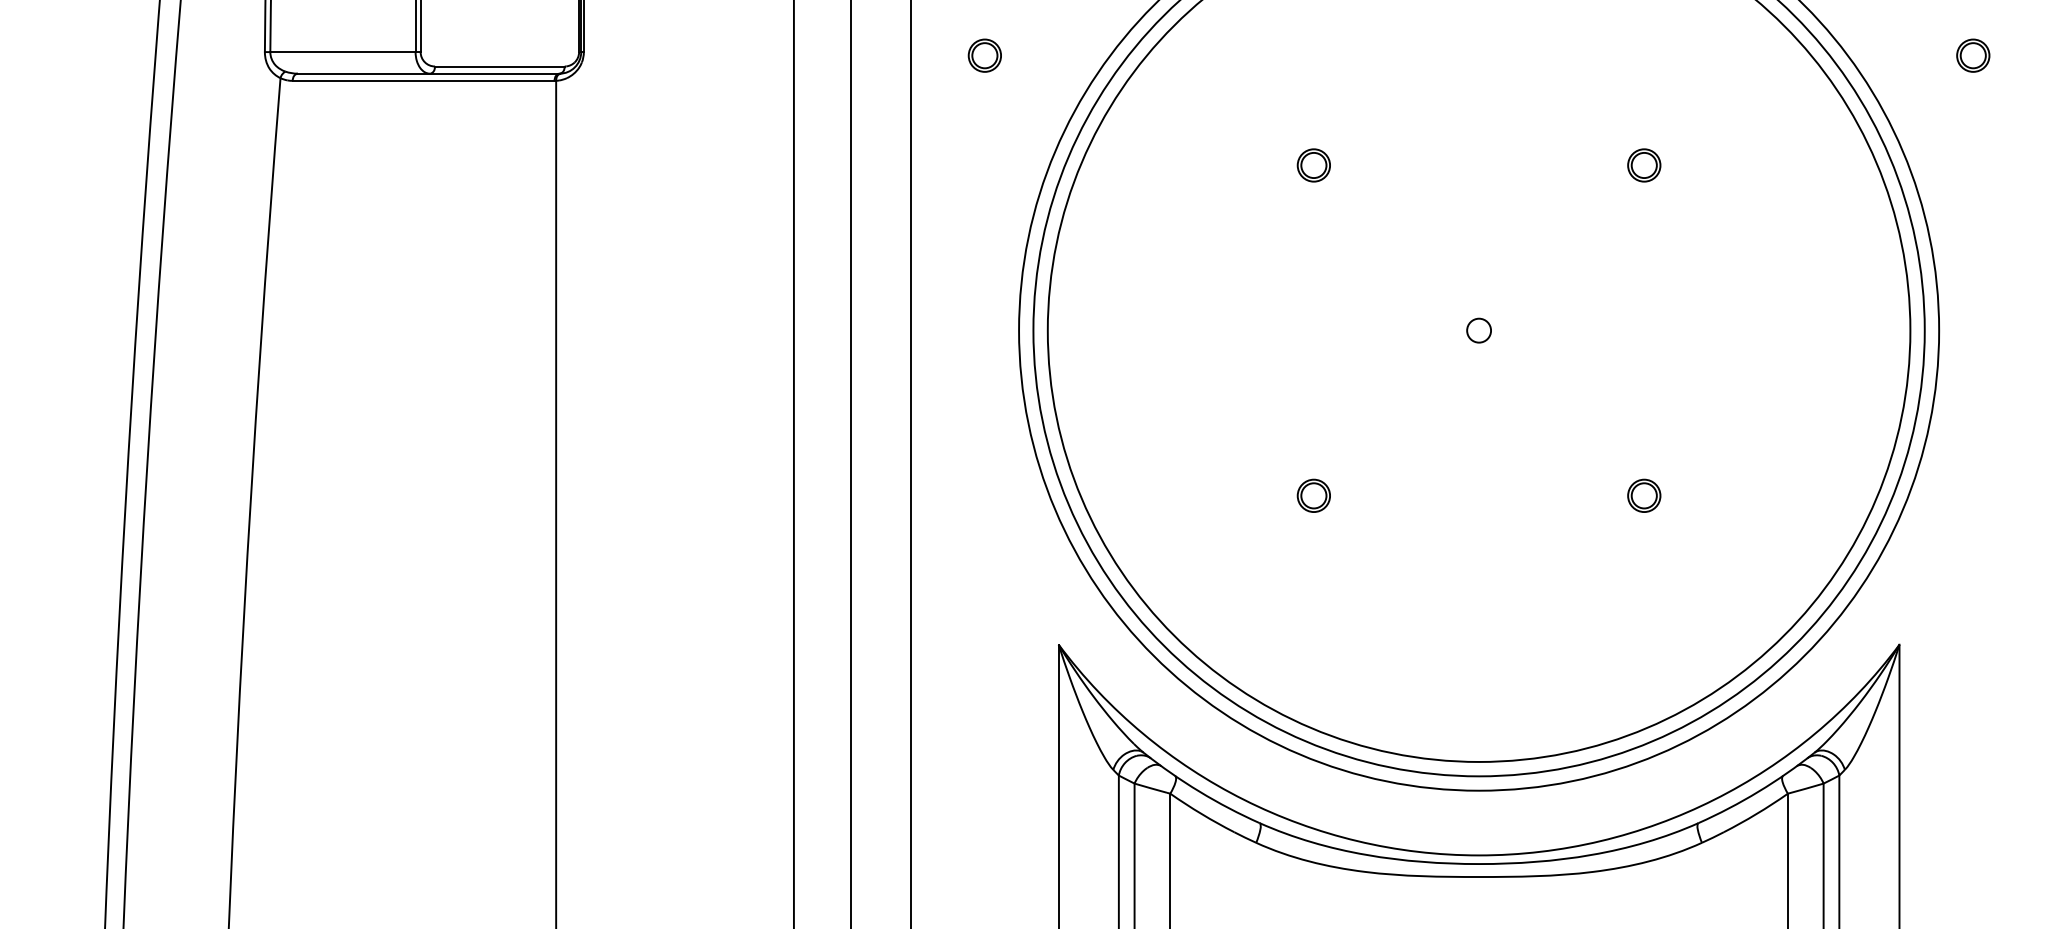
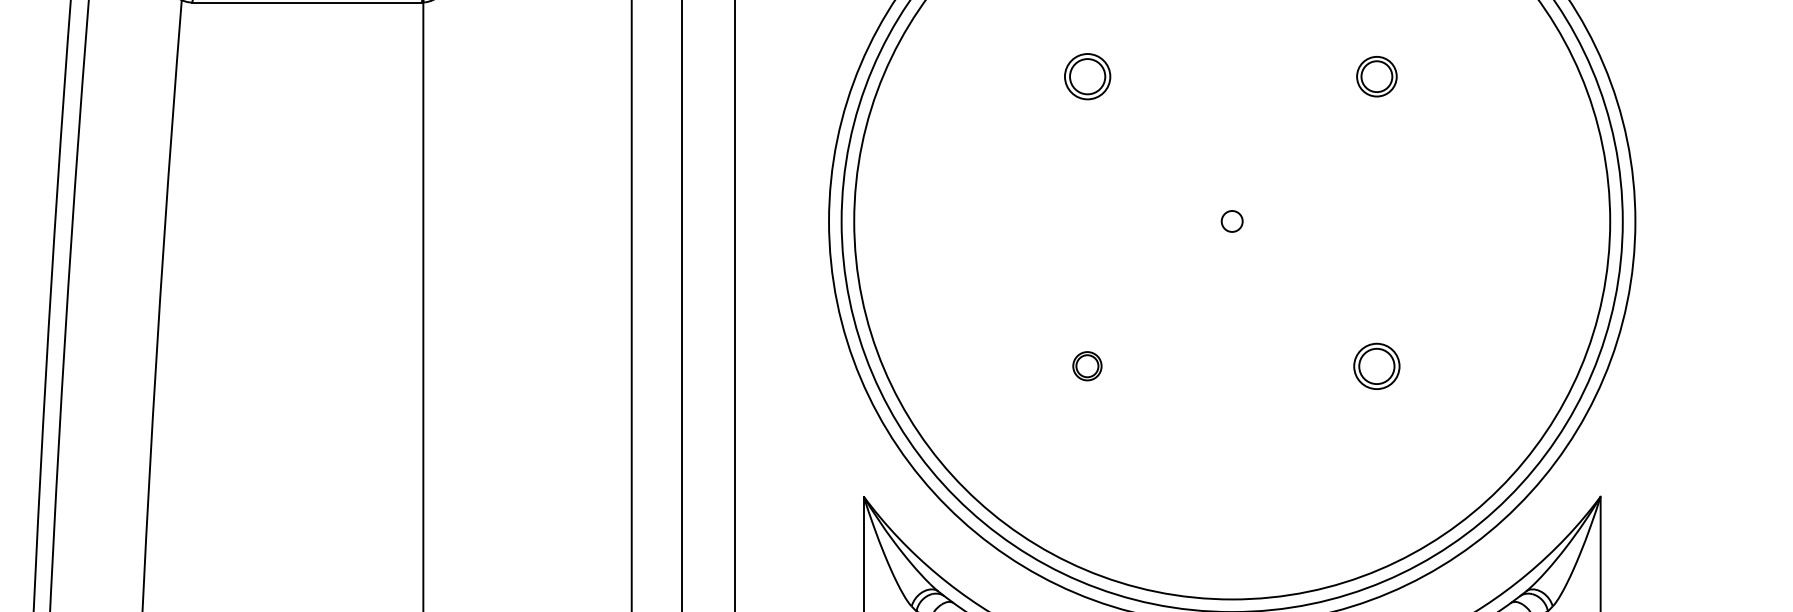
part: (1313, 165) -> (1087, 76), size x1.6
part: (1644, 165) -> (1377, 76), size x1.4
part: (1644, 495) -> (1377, 365), size x1.6

